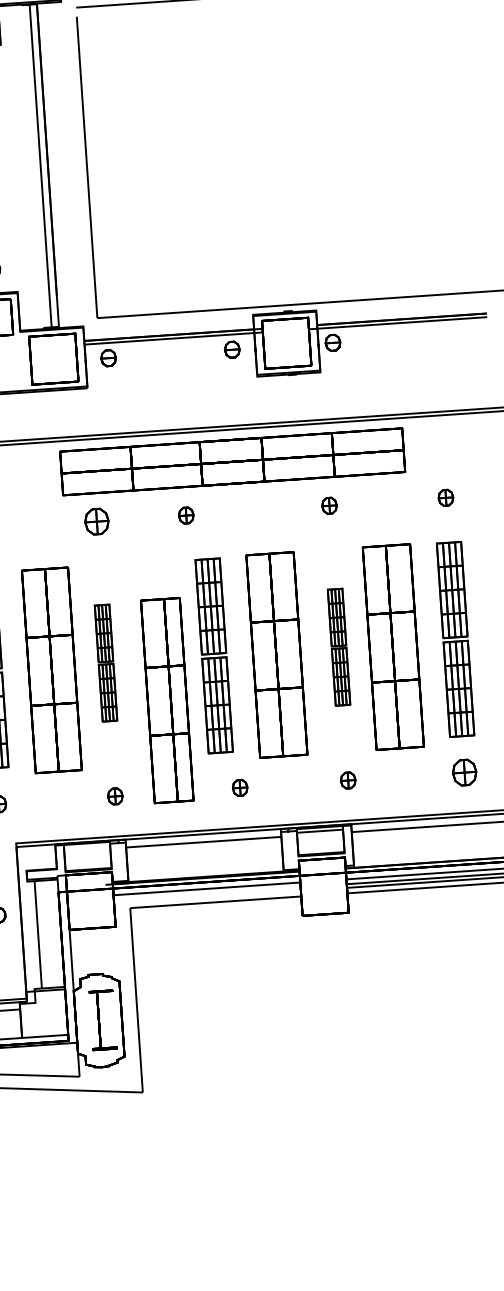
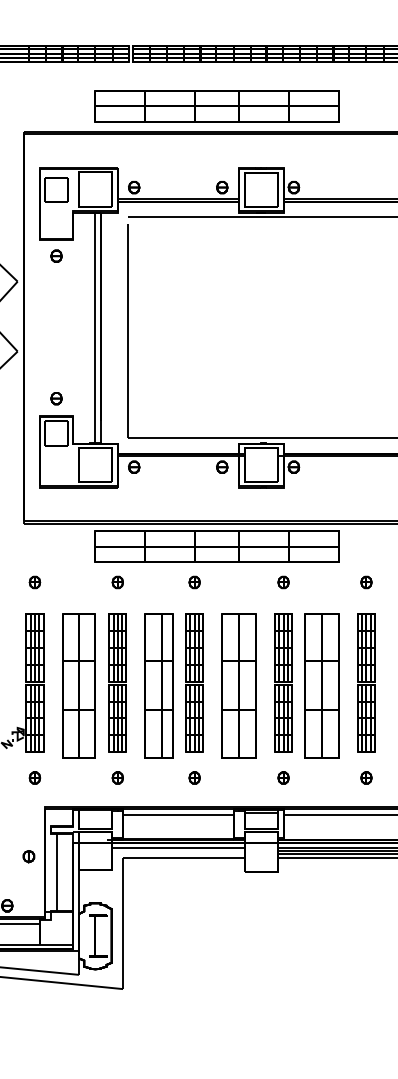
part: (186, 515) -> (194, 582), moved
part: (96, 521) -> (117, 582), size x0.62
part: (338, 646) -> (283, 682), size x1.67
part: (105, 662) -> (117, 682), size x1.67
part: (166, 700) -> (158, 685), moved
part: (464, 771) -> (366, 777), size x0.62
part: (239, 787) -> (194, 777), moved

